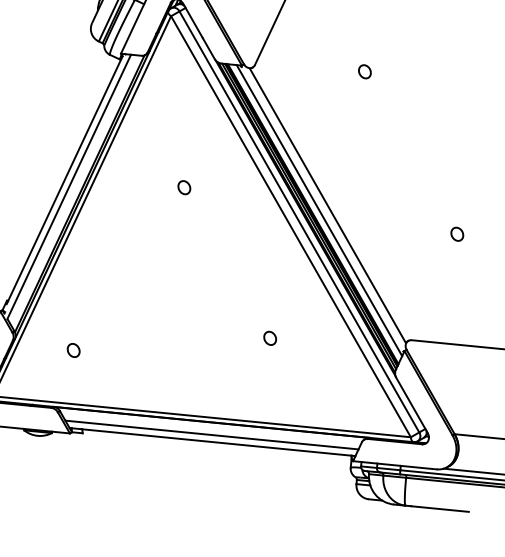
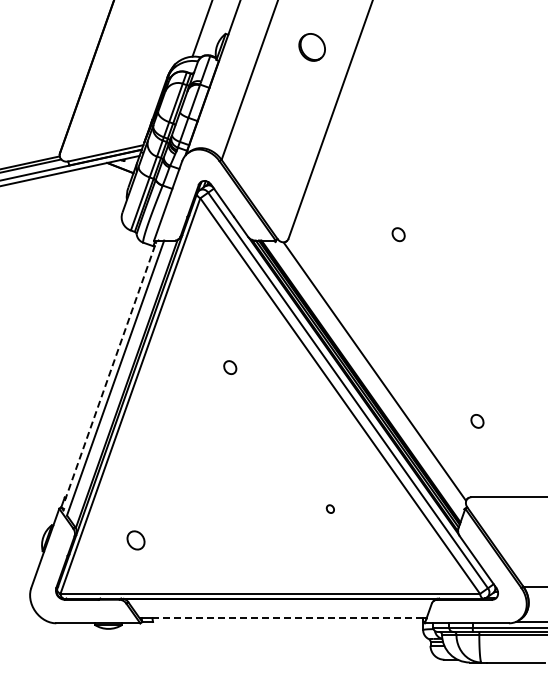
line: (64, 179) -> (110, 371), solid -> dashed
line: (318, 210) -> (366, 377), removed
part: (457, 234) -> (477, 421), moved
part: (270, 337) -> (330, 508), size x0.6
part: (73, 350) -> (135, 540), size x1.4
line: (211, 435) -> (281, 611), removed
line: (215, 442) -> (286, 618), solid -> dashed

